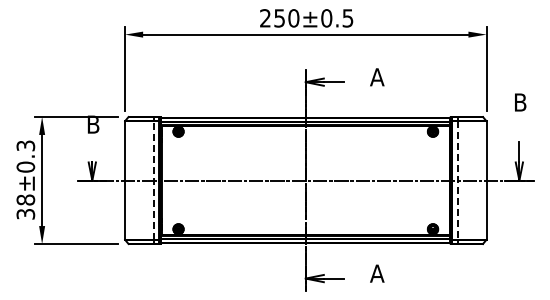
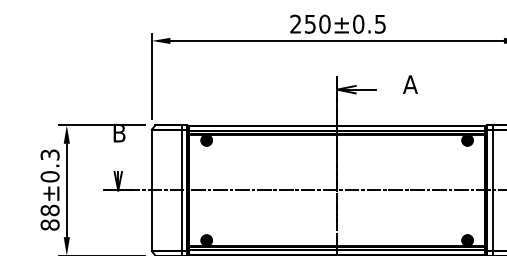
line: (153, 180) -> (181, 190), dashed -> solid
line: (457, 181) -> (492, 191), dashed -> solid
text: (25, 213) -> (49, 224), 38±0.3 -> 88±0.3

